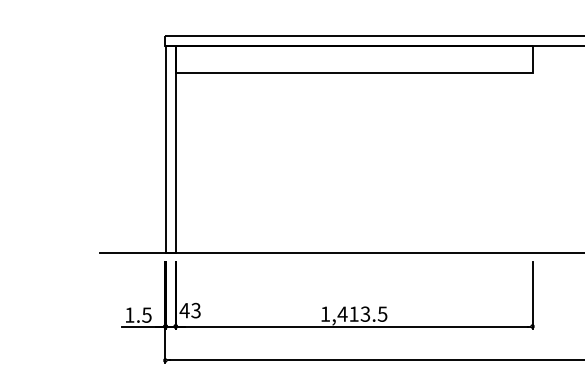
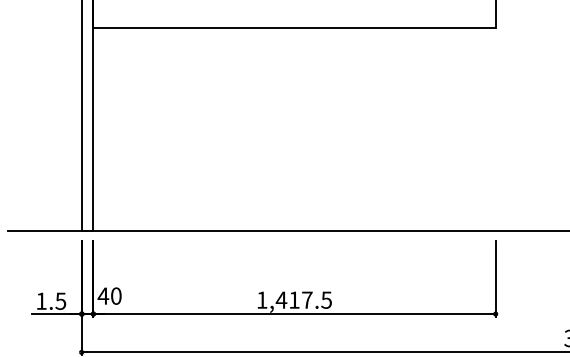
text: (195, 310) -> (115, 295), 43 -> 40
text: (365, 313) -> (307, 299), 1,413.5 -> 1,417.5

